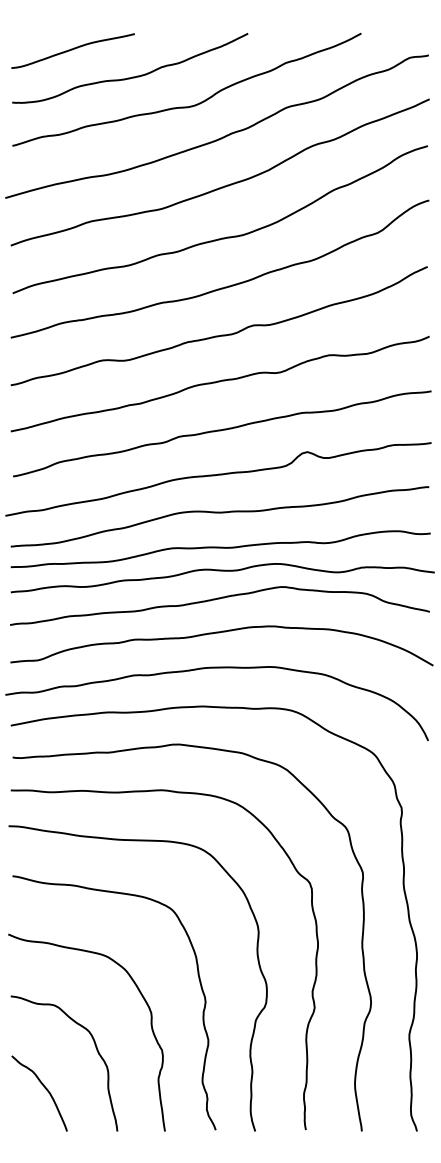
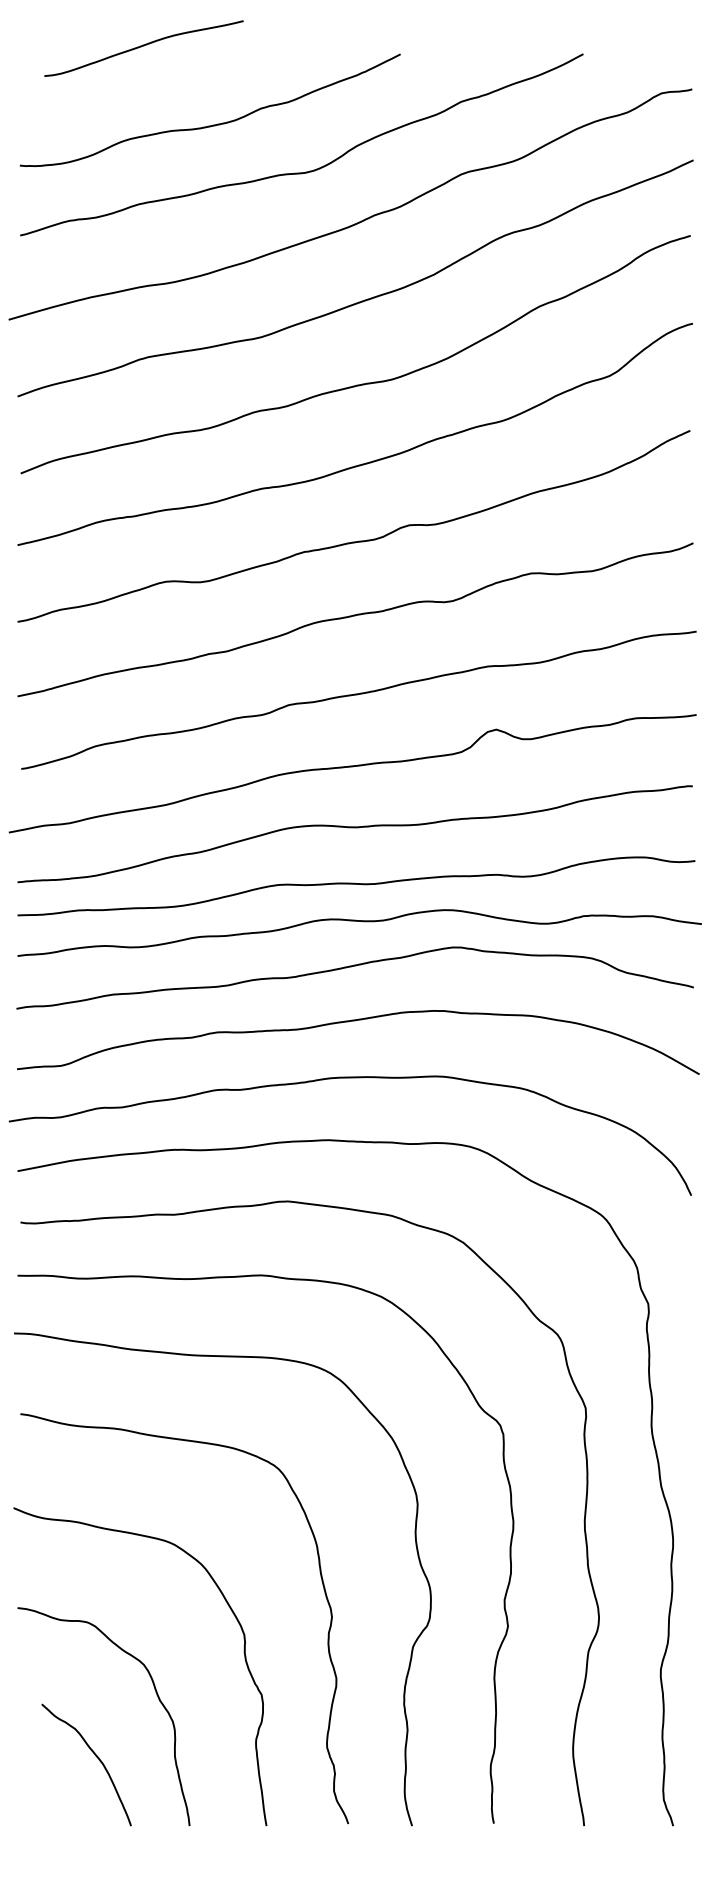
curve: (72, 50) -> (142, 47), moved
curve: (44, 1088) -> (94, 1756), moved

